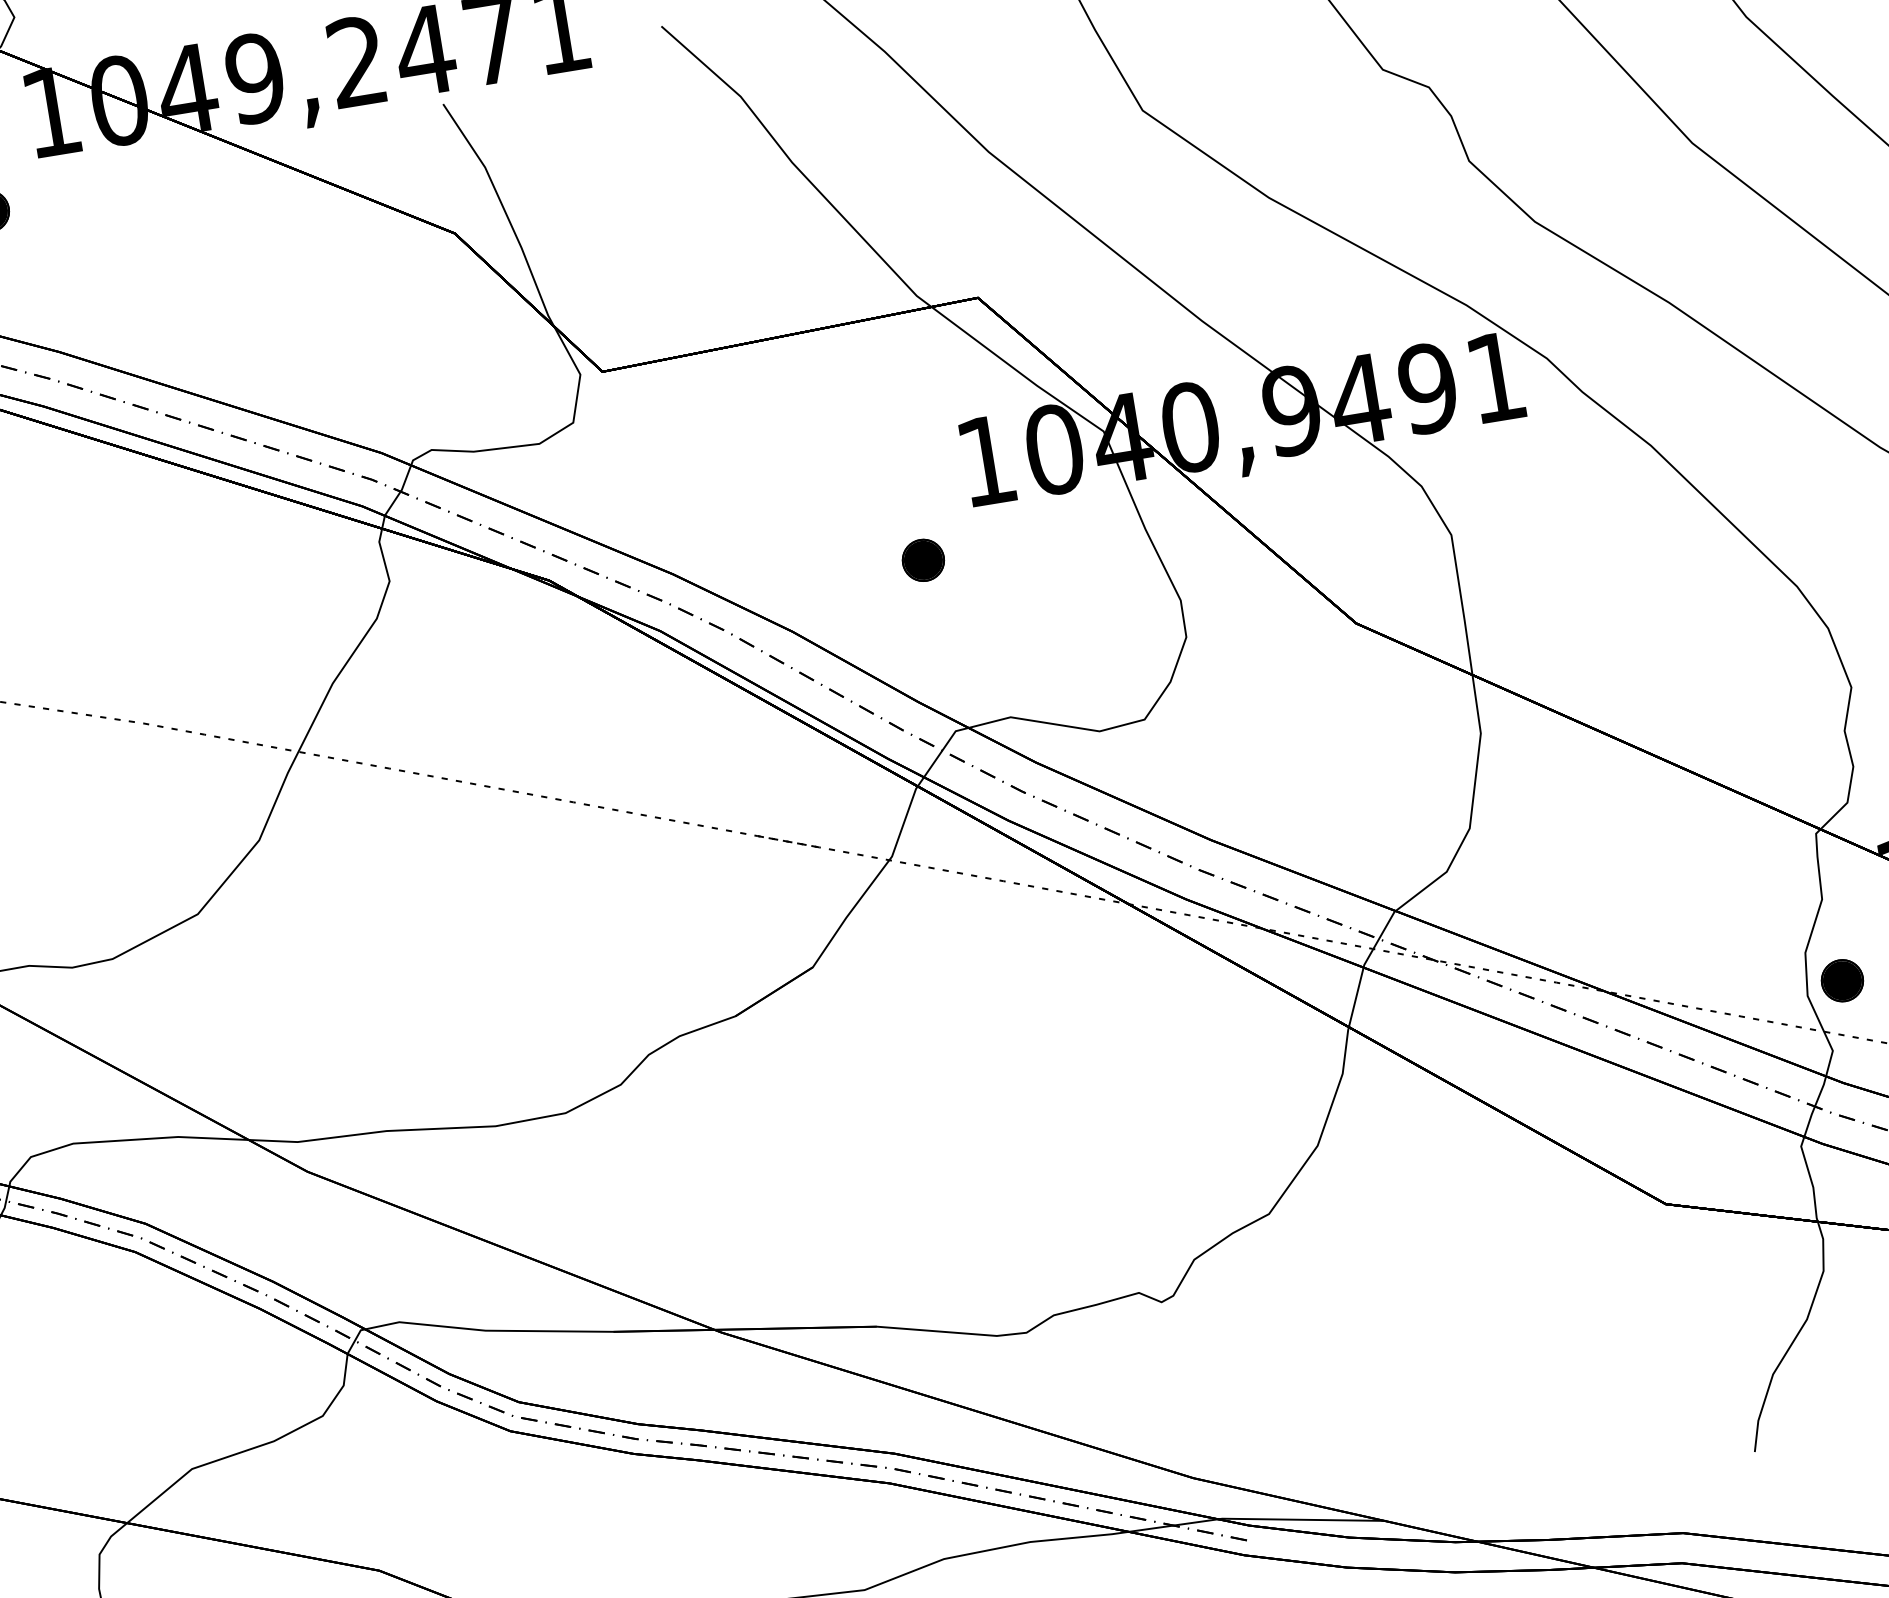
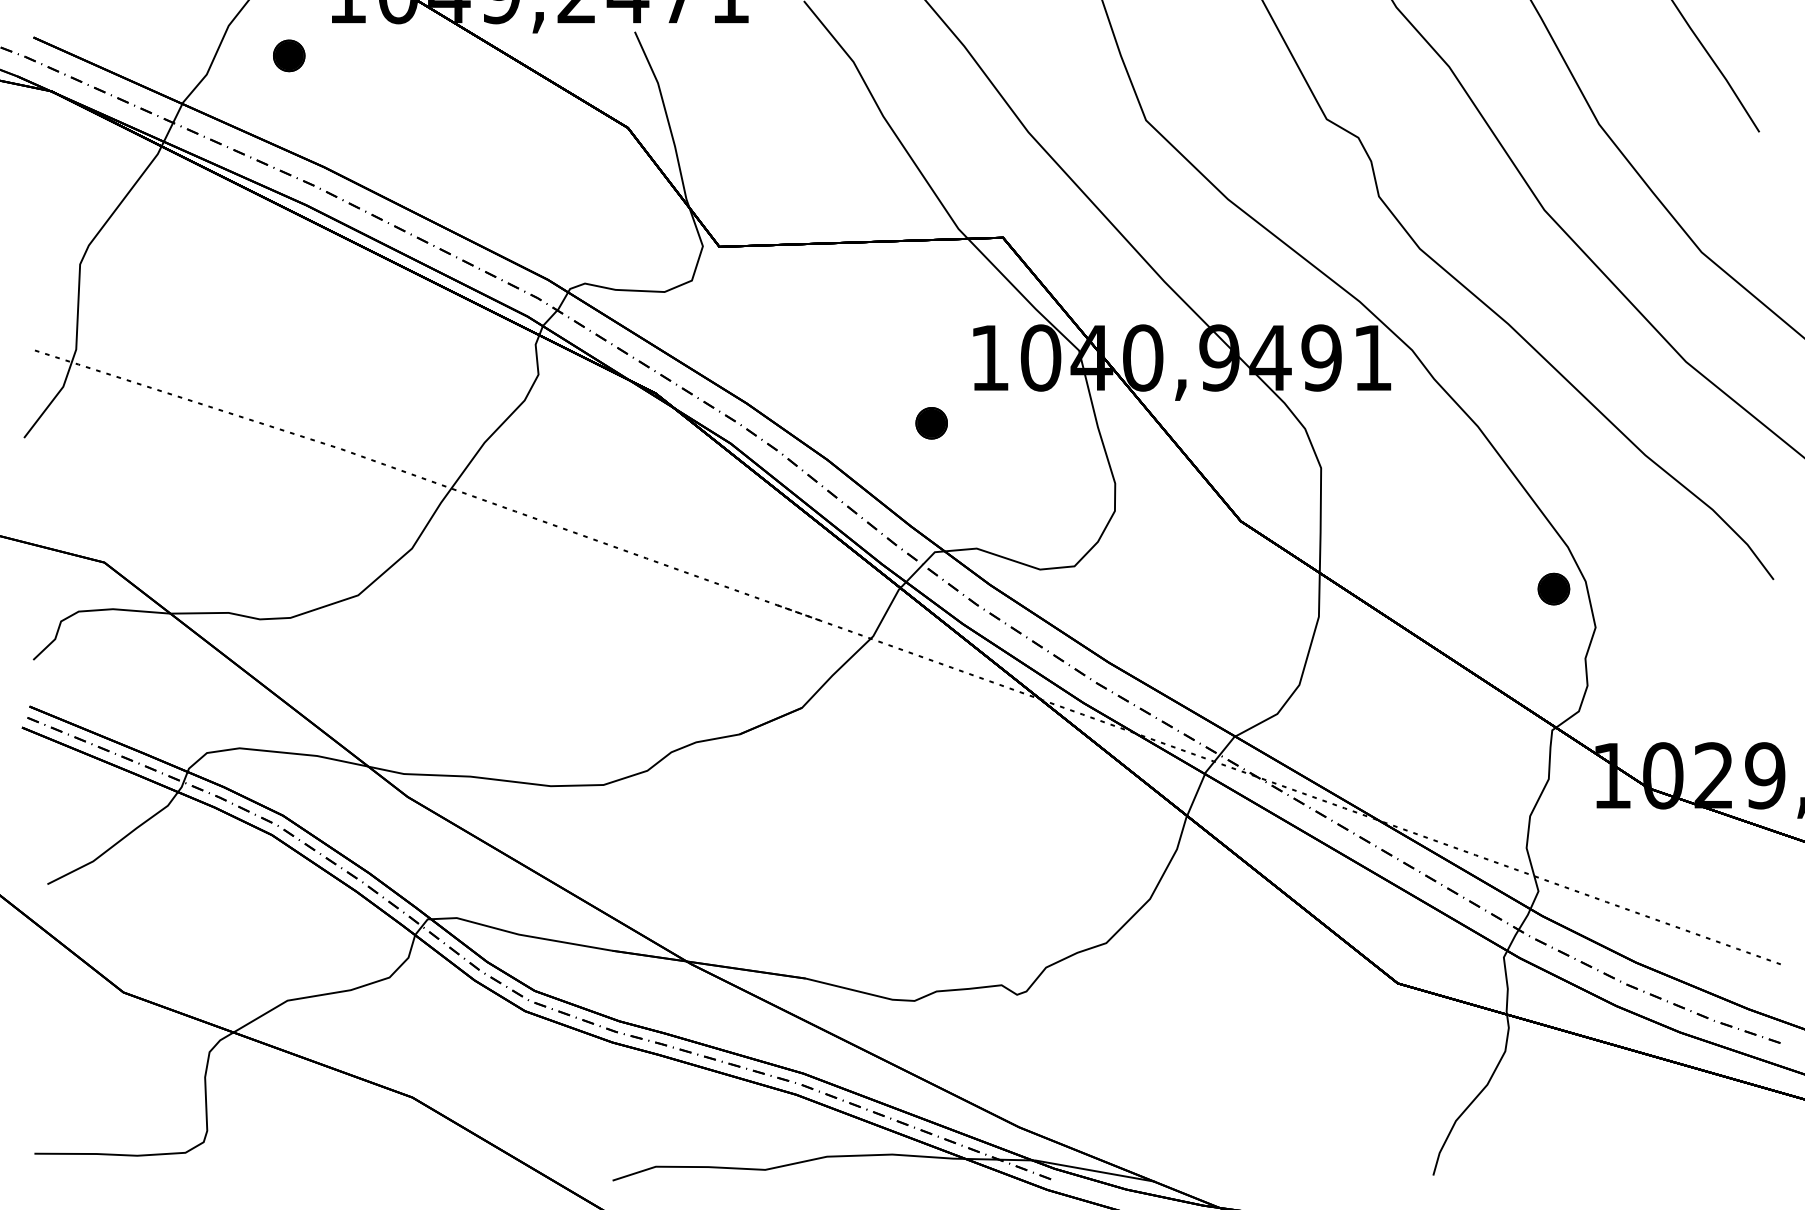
part: (1841, 980) -> (1553, 588), moved

